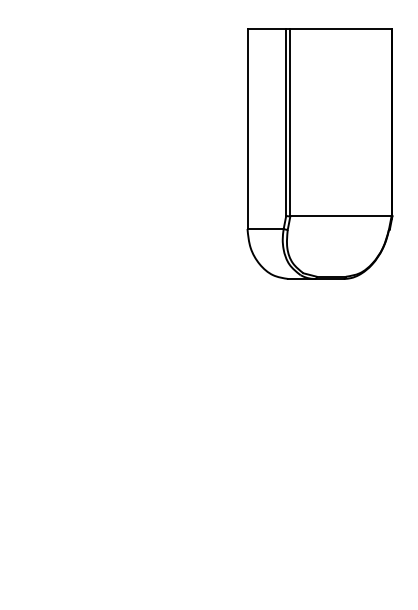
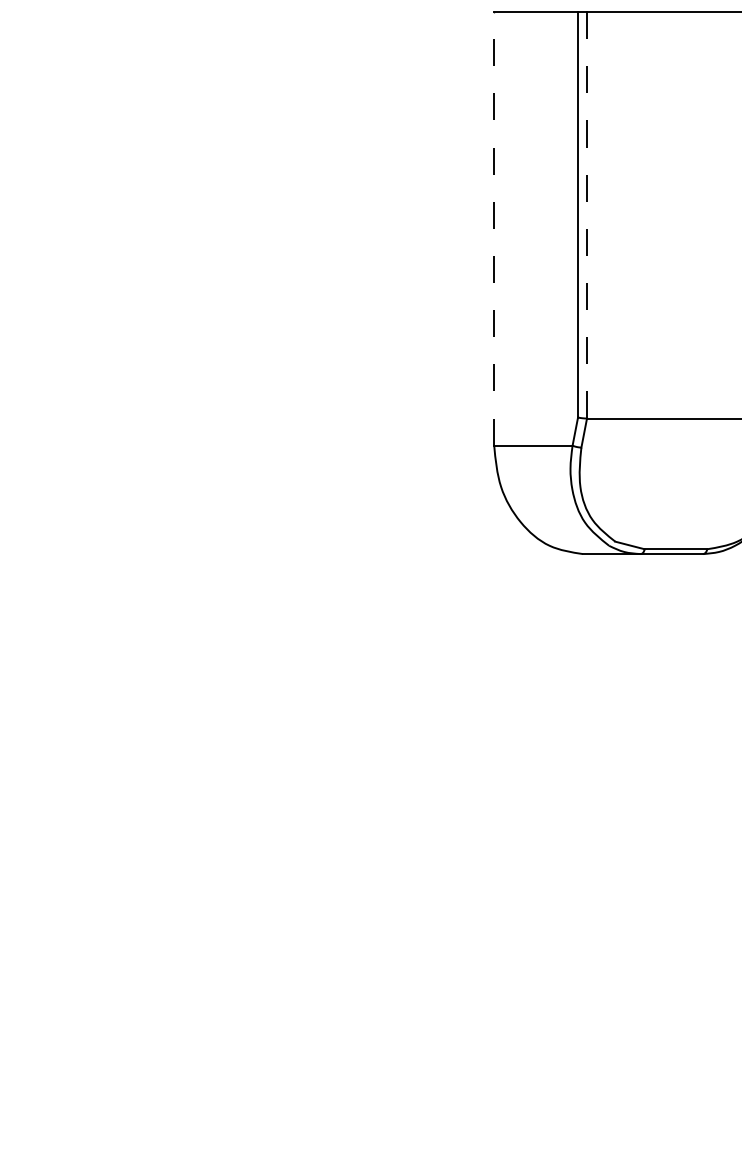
line: (290, 122) -> (587, 215), solid -> dashed
line: (247, 128) -> (494, 228), solid -> dashed

